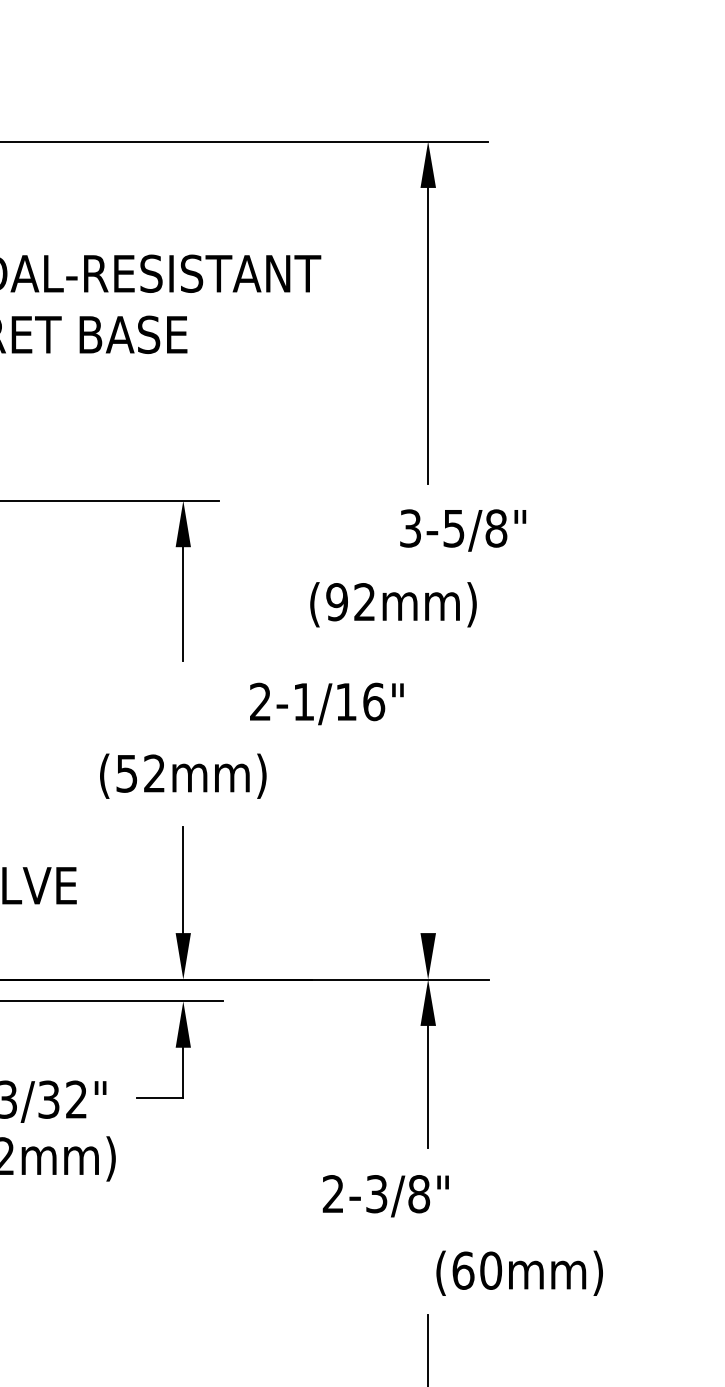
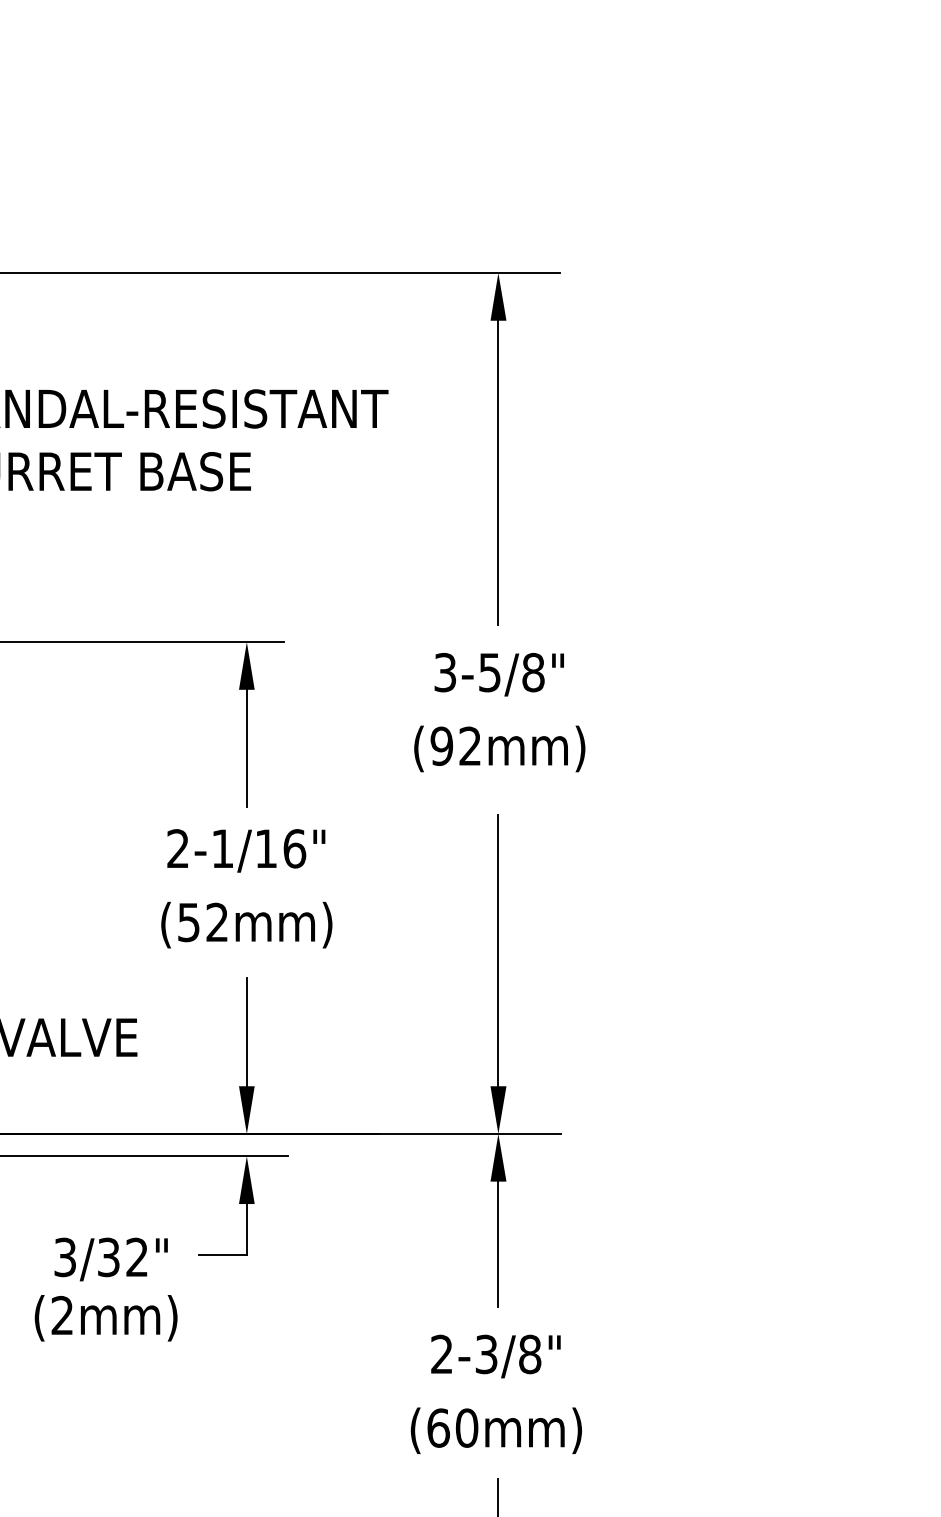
text: (462, 530) -> (498, 674), moved
text: (393, 604) -> (499, 748), moved
text: (327, 703) -> (246, 850), moved
line: (428, 800) -> (498, 950), added
text: (385, 1196) -> (495, 1356), moved
text: (518, 1273) -> (495, 1430), moved

